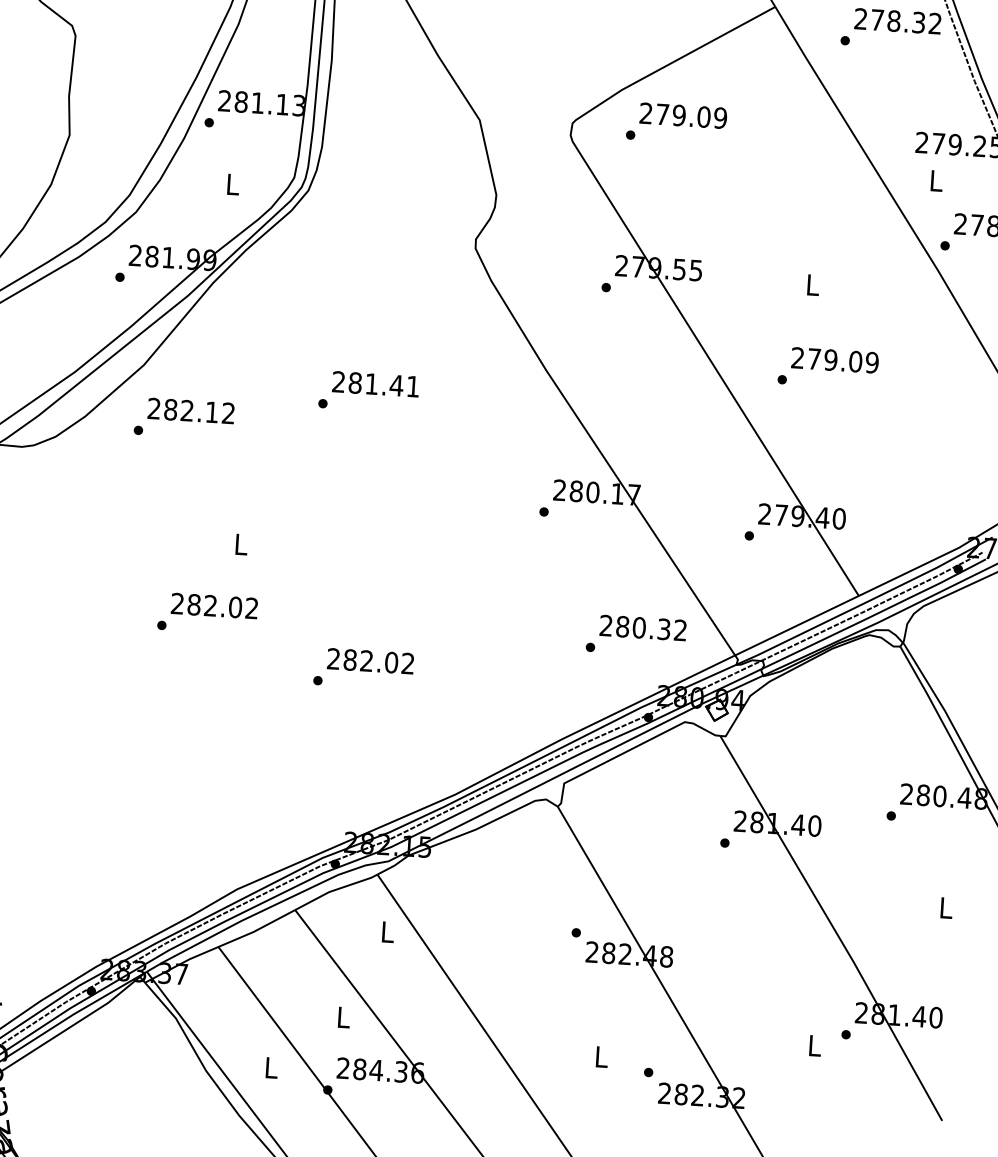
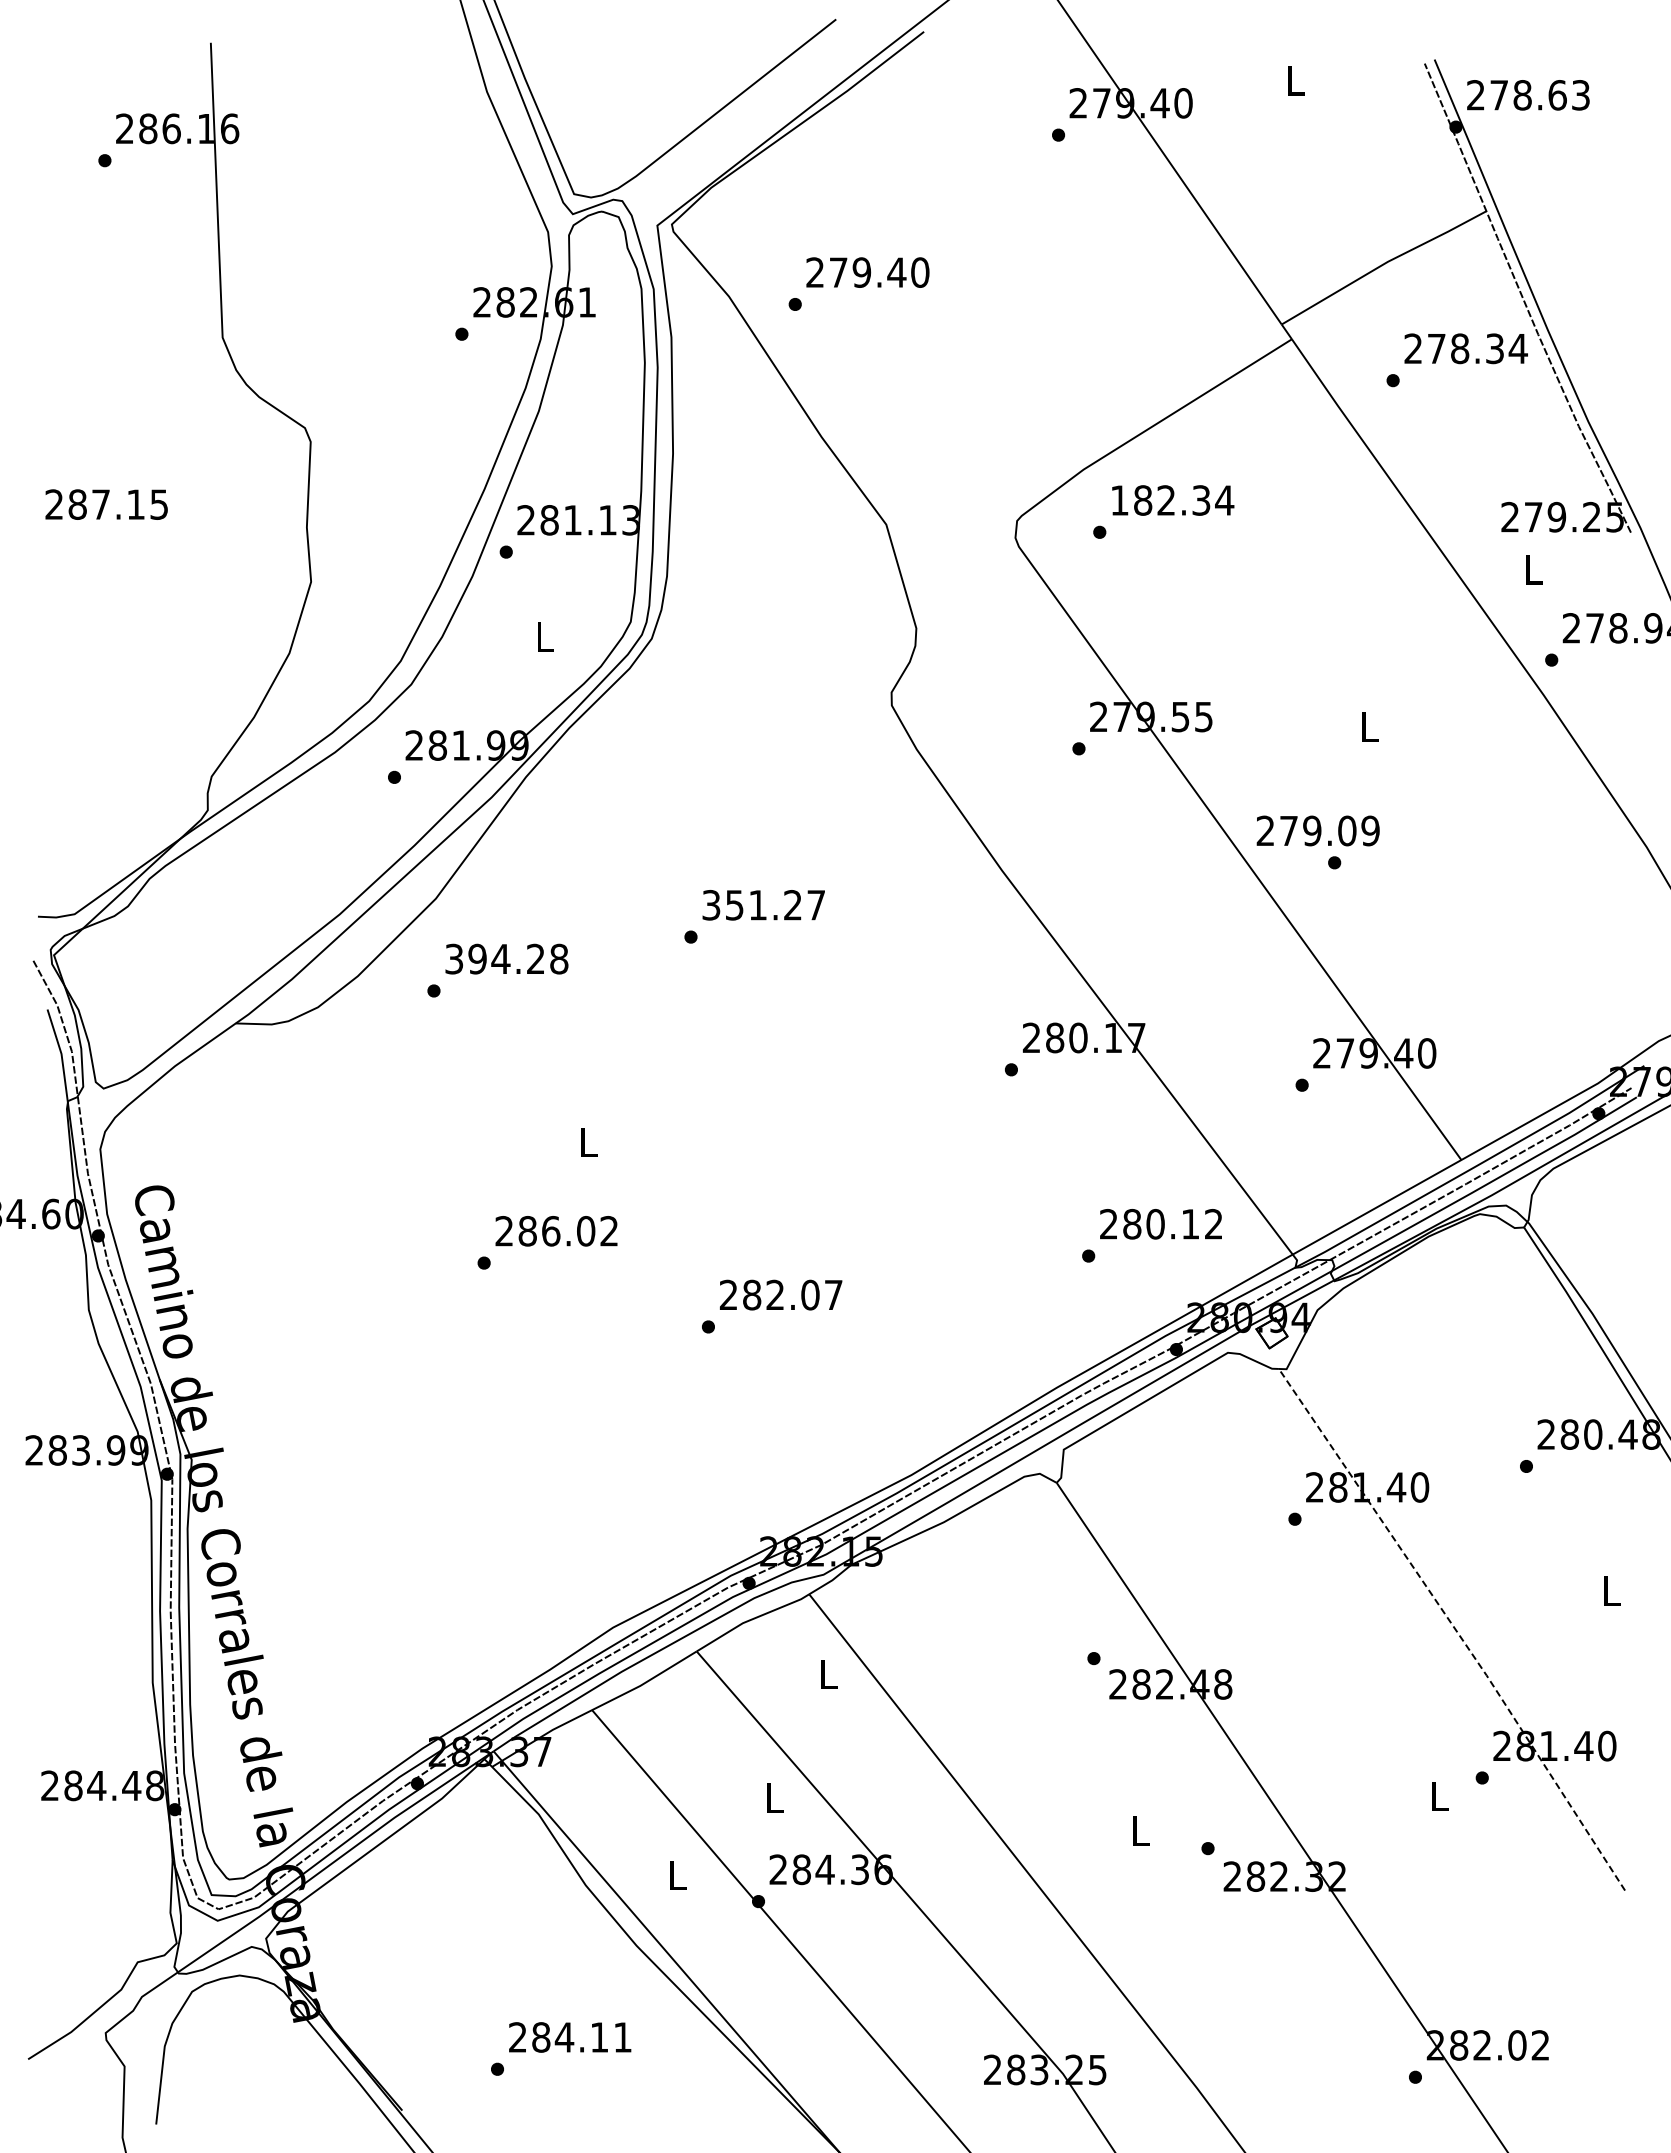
text: (934, 23) -> (1517, 348), 278.32 -> 278.34
text: (683, 115) -> (1172, 500), 279.09 -> 182.34
text: (834, 360) -> (1317, 830), moved
text: (375, 384) -> (763, 905), 281.41 -> 351.27
text: (191, 410) -> (506, 958), 282.12 -> 394.28
text: (211, 606) -> (551, 1231), 282.02 -> 286.02
text: (664, 628) -> (1190, 1223), 280.32 -> 280.12
text: (407, 663) -> (833, 1294), 282.02 -> 282.07
line: (833, 927) -> (1454, 1628), solid -> dashed

